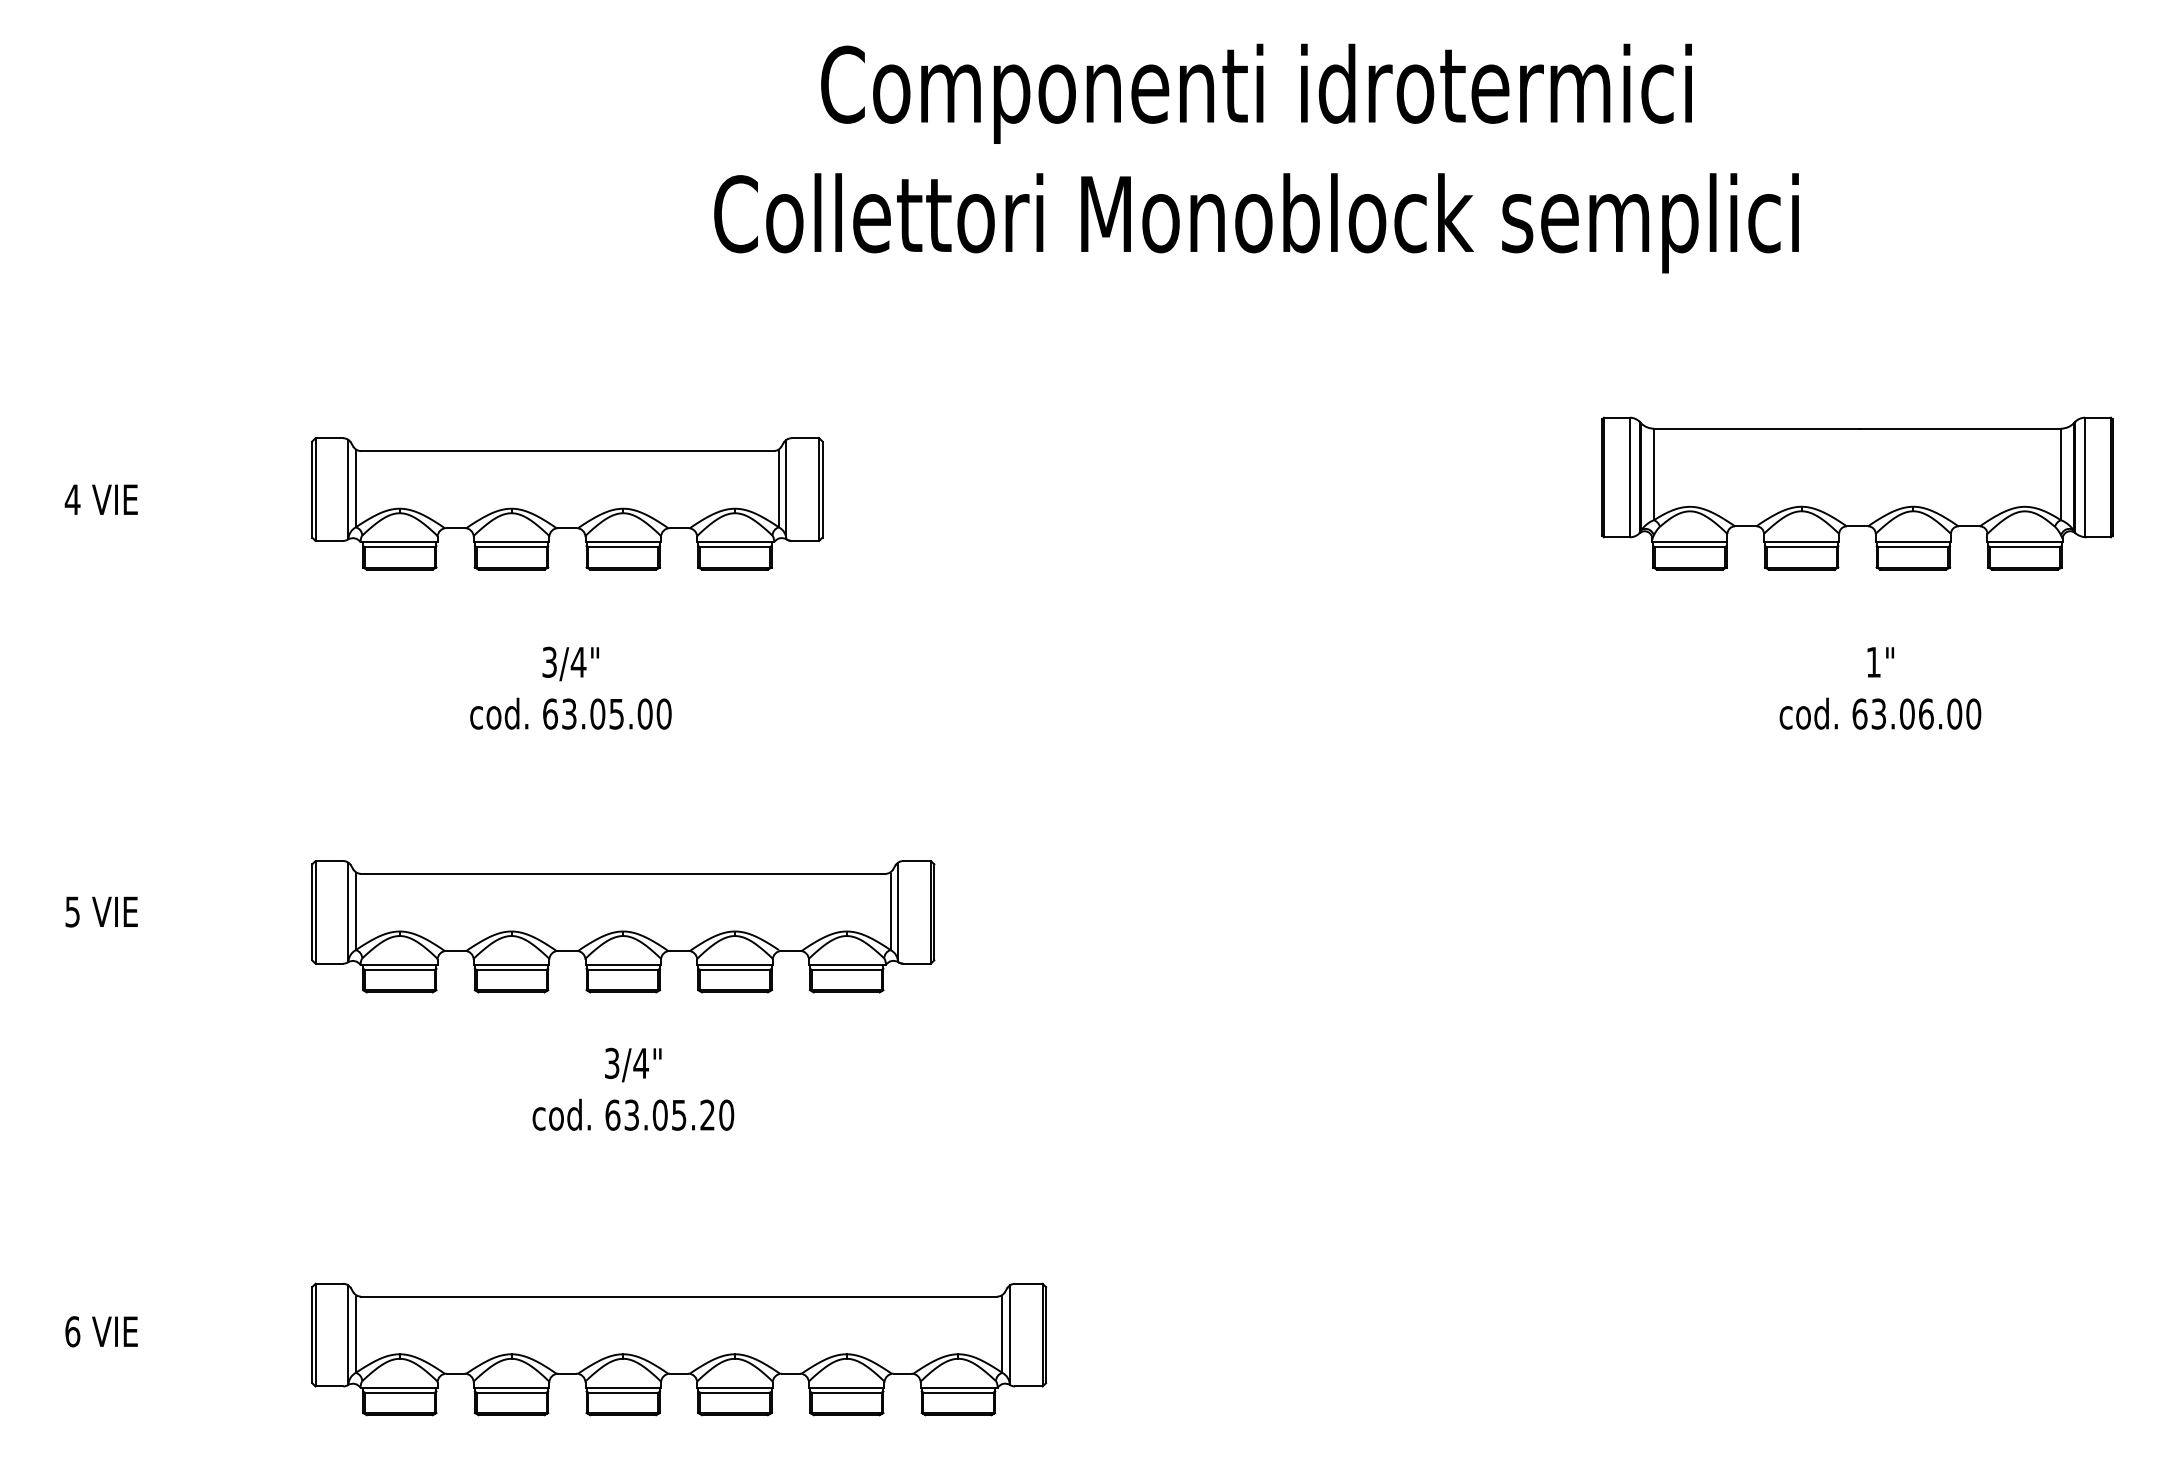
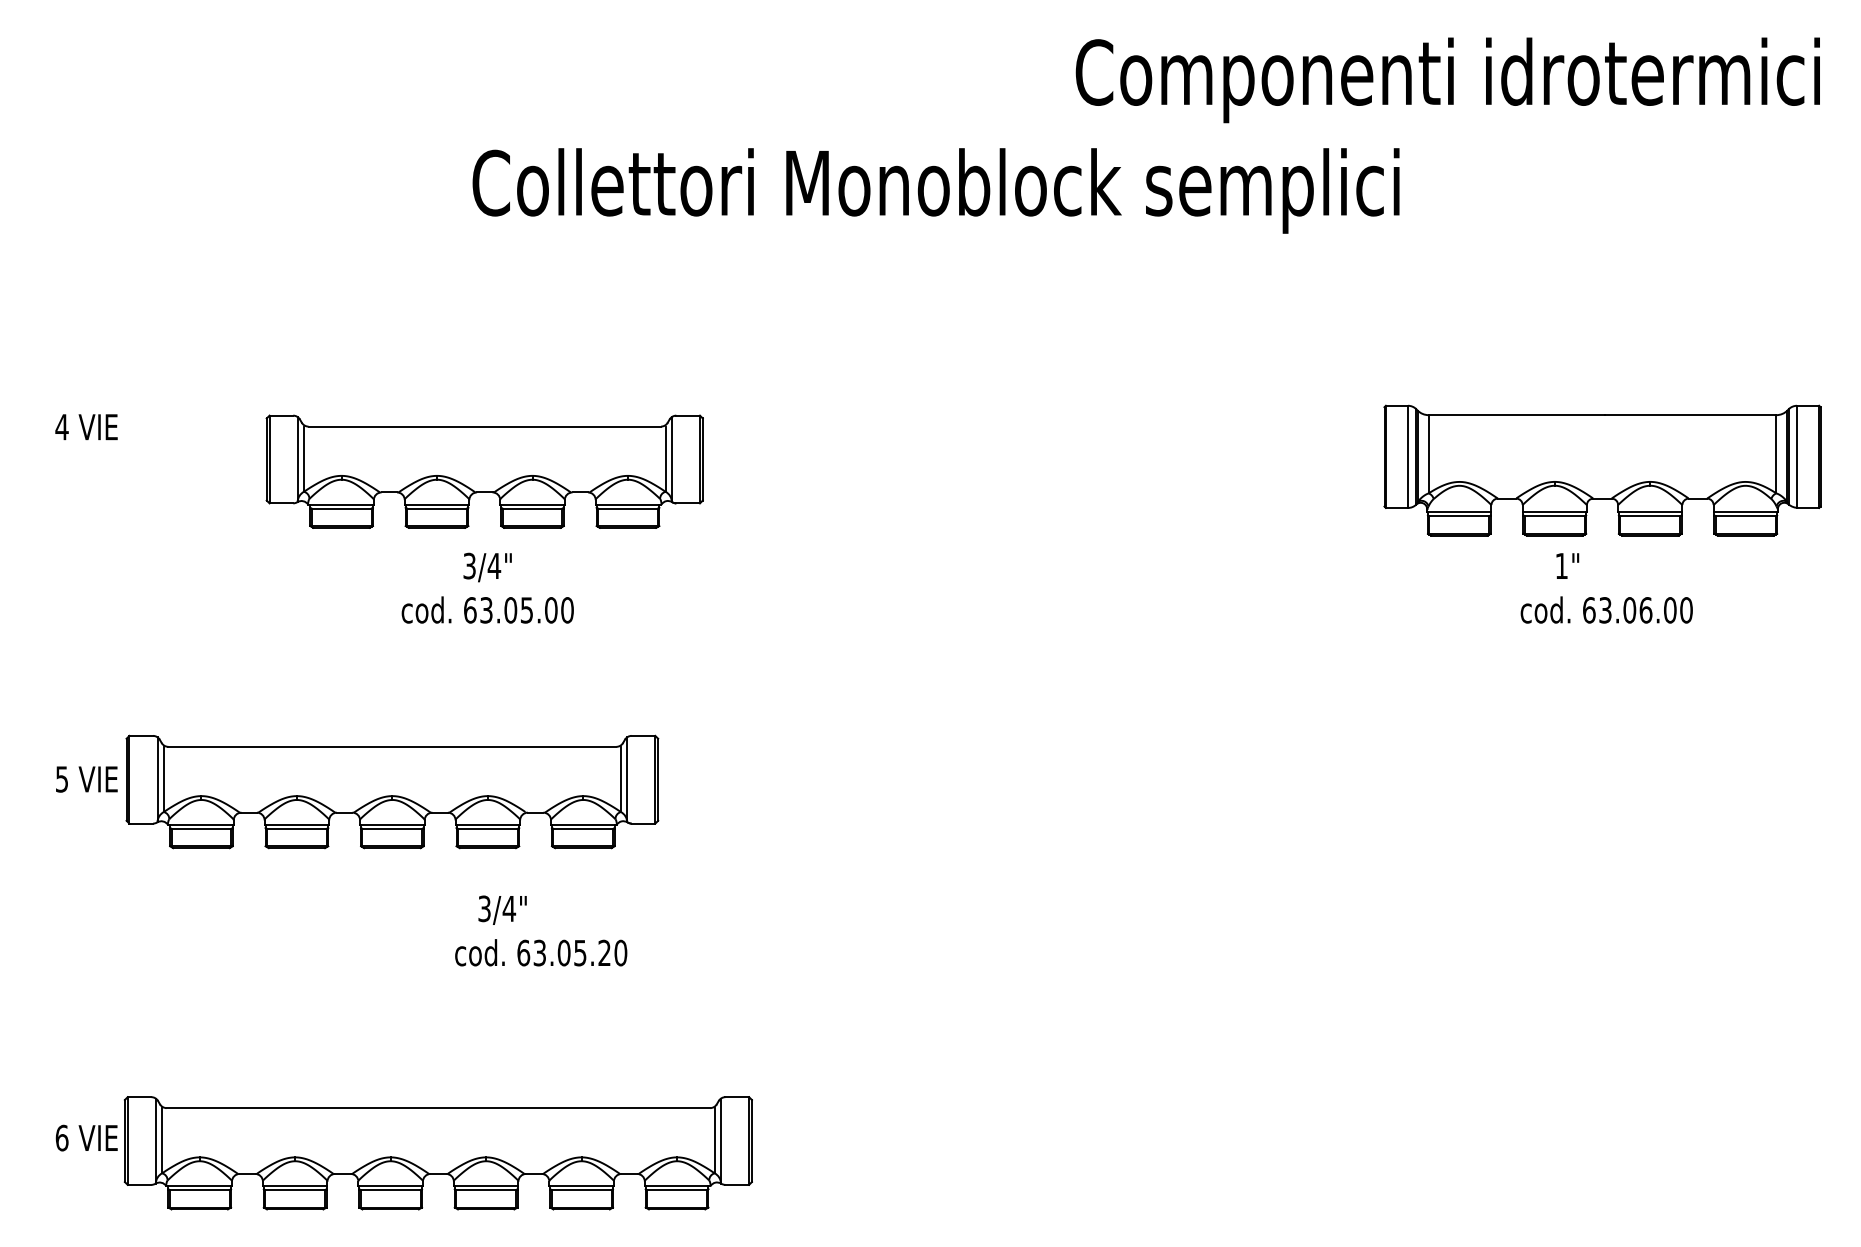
text: (1256, 93) -> (1447, 80), moved
text: (1256, 223) -> (936, 191), moved
part: (1857, 493) -> (1602, 470), moved
part: (567, 503) -> (484, 471), moved
text: (1880, 662) -> (1567, 566), moved
part: (623, 926) -> (392, 791), moved
text: (633, 1064) -> (502, 909), moved
part: (679, 1349) -> (438, 1153), moved

